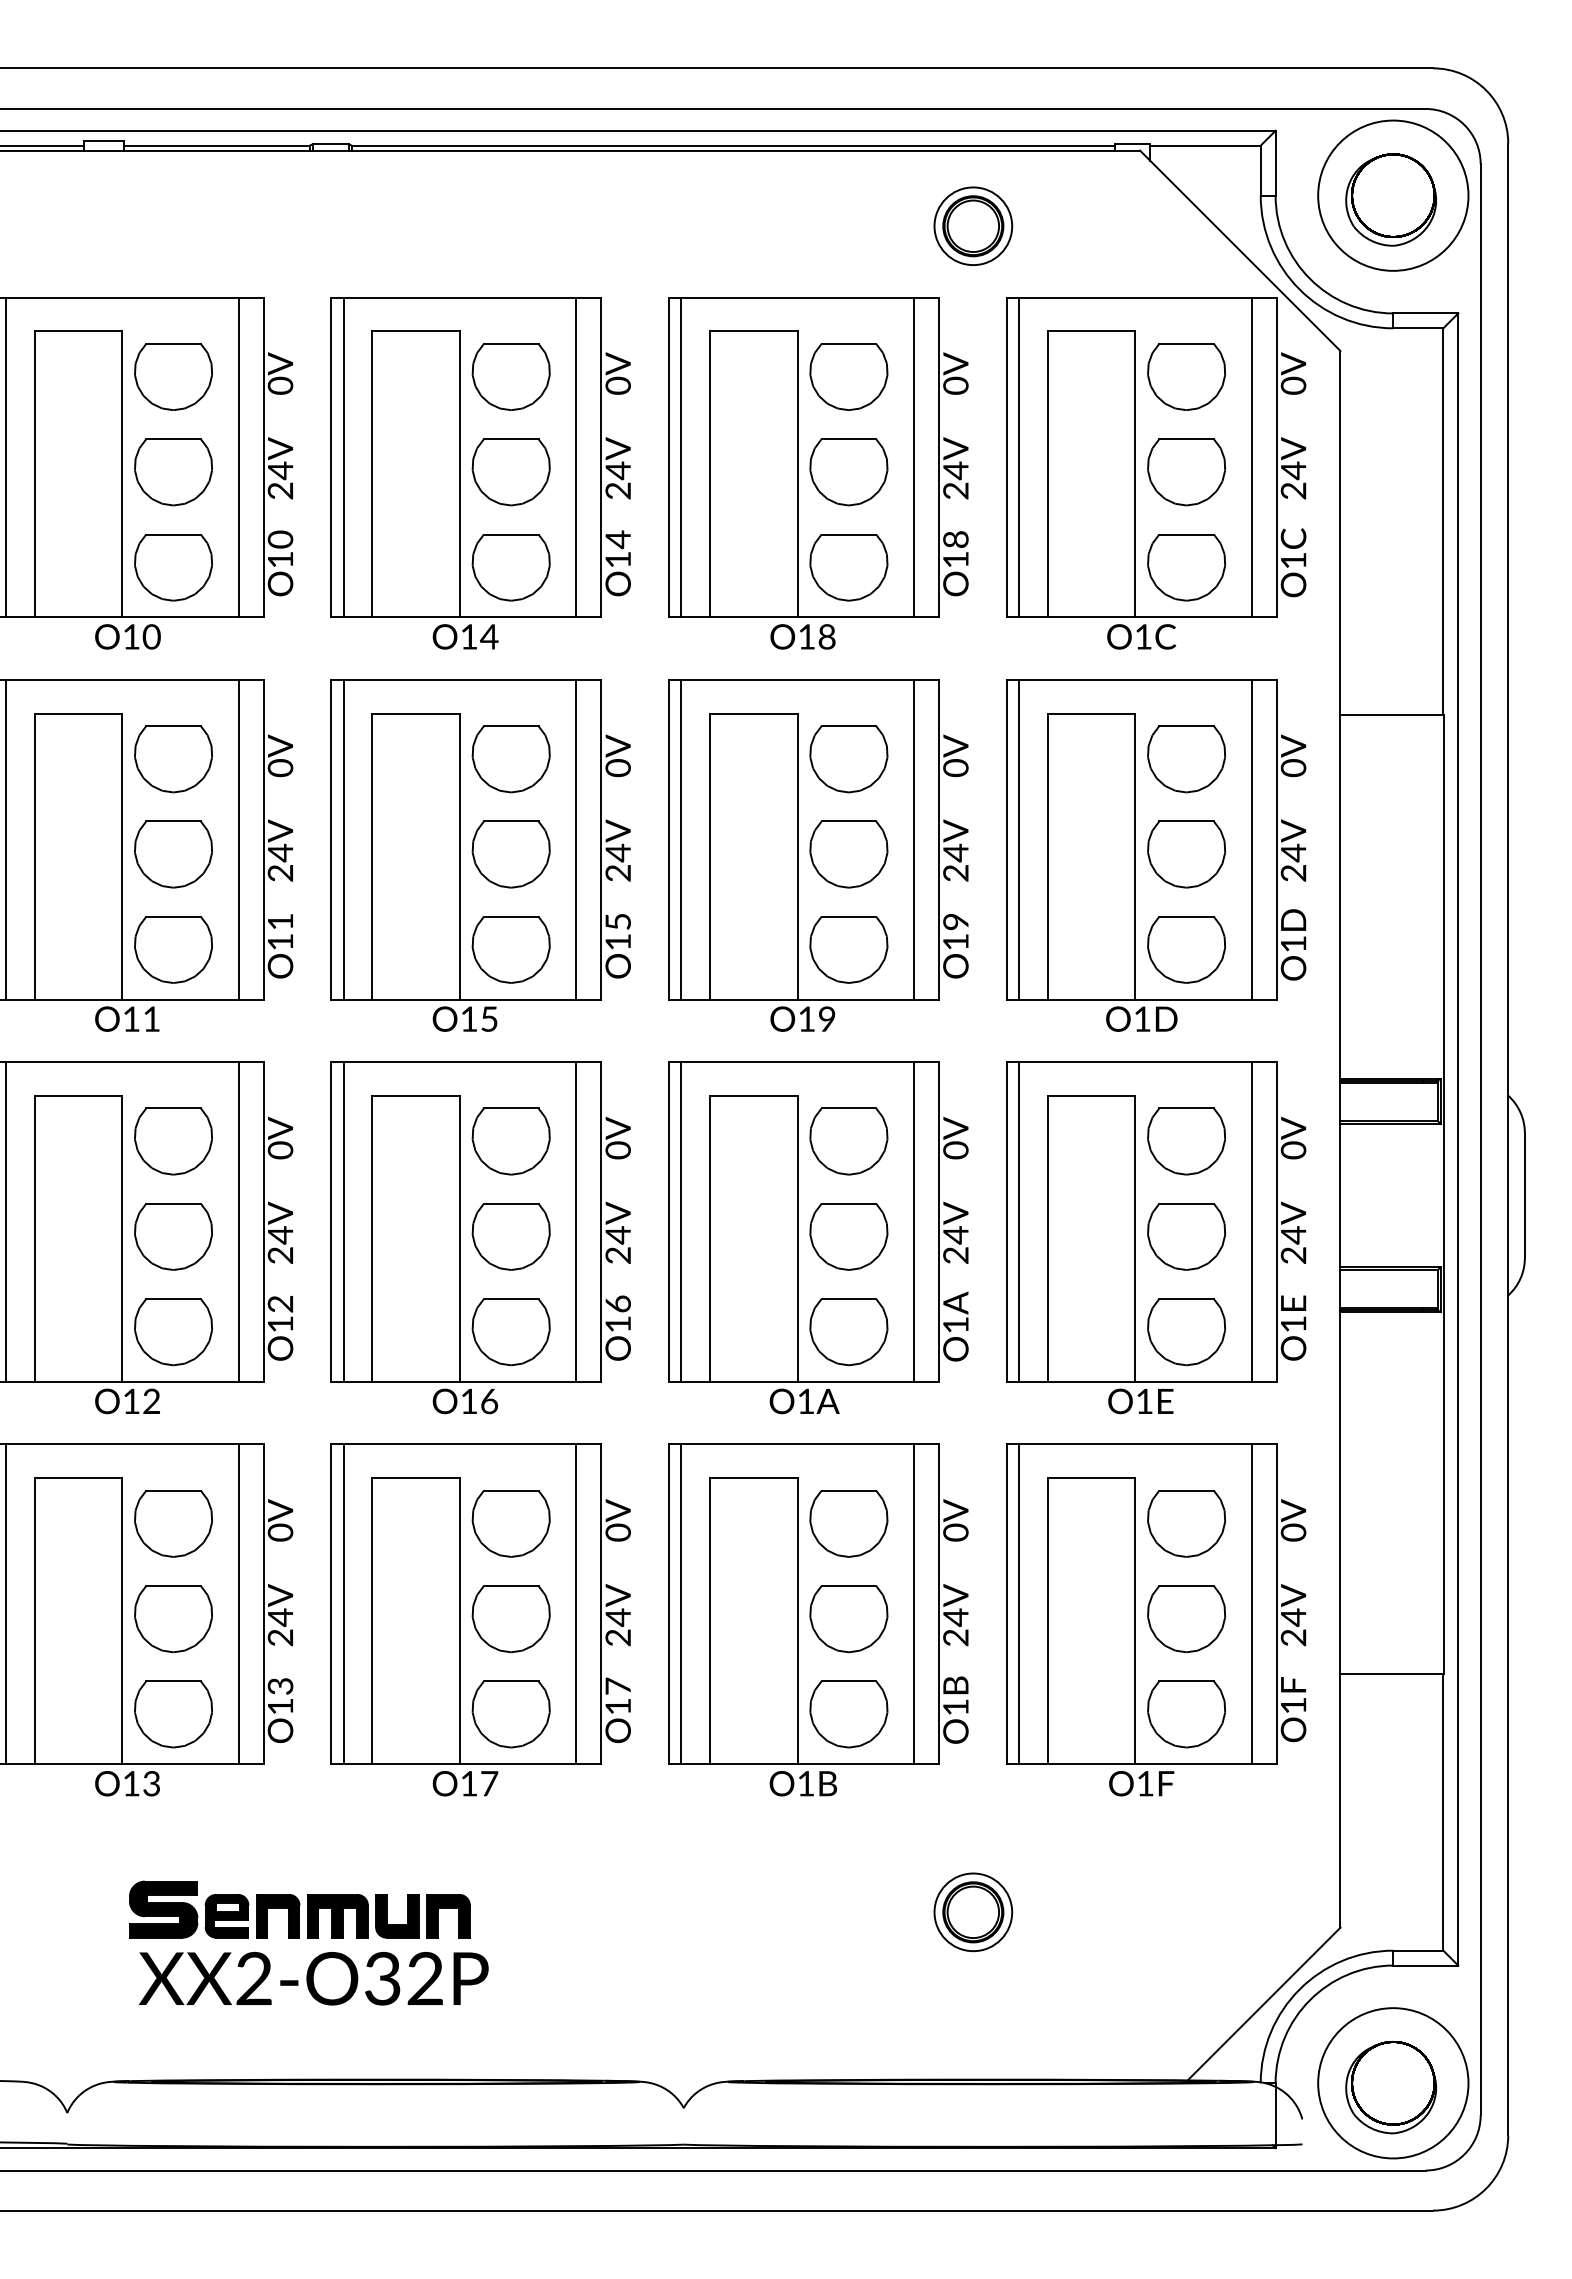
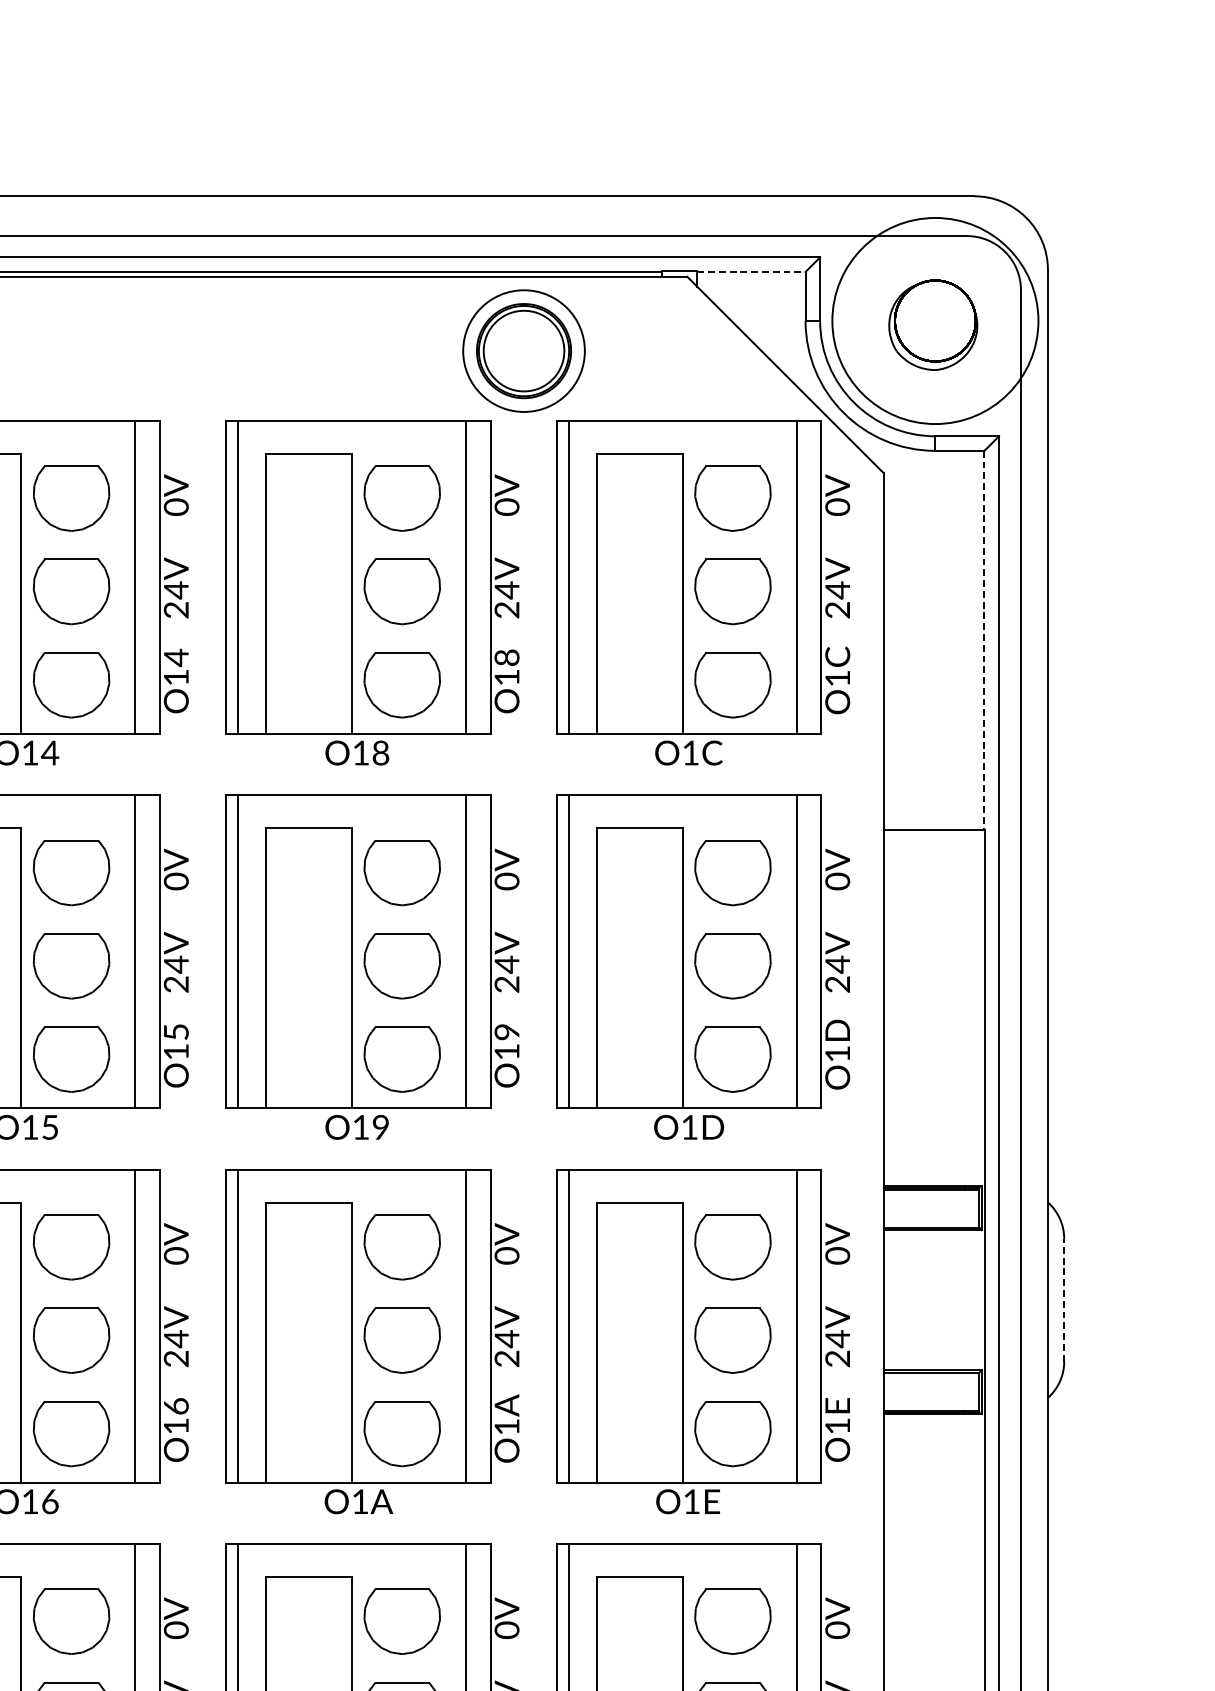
line: (1205, 145) -> (751, 271), solid -> dashed
circle: (1393, 195) -> (935, 320), size x1.4
part: (973, 225) -> (524, 350), size x1.6
line: (1443, 521) -> (984, 640), solid -> dashed
line: (1524, 1195) -> (1063, 1300), solid -> dashed

